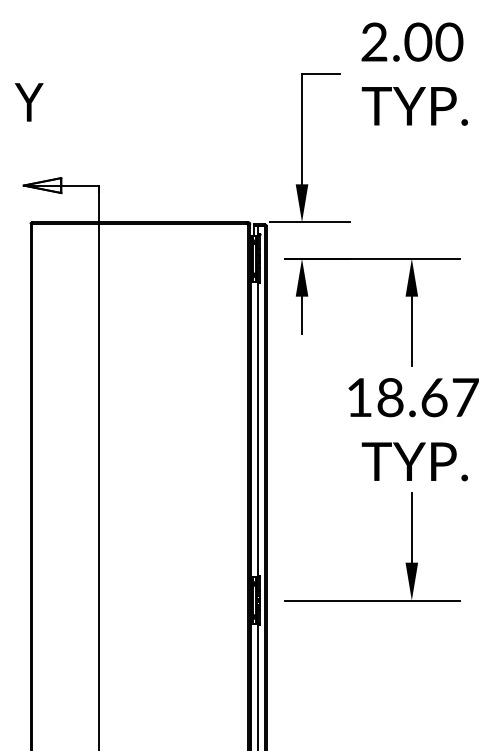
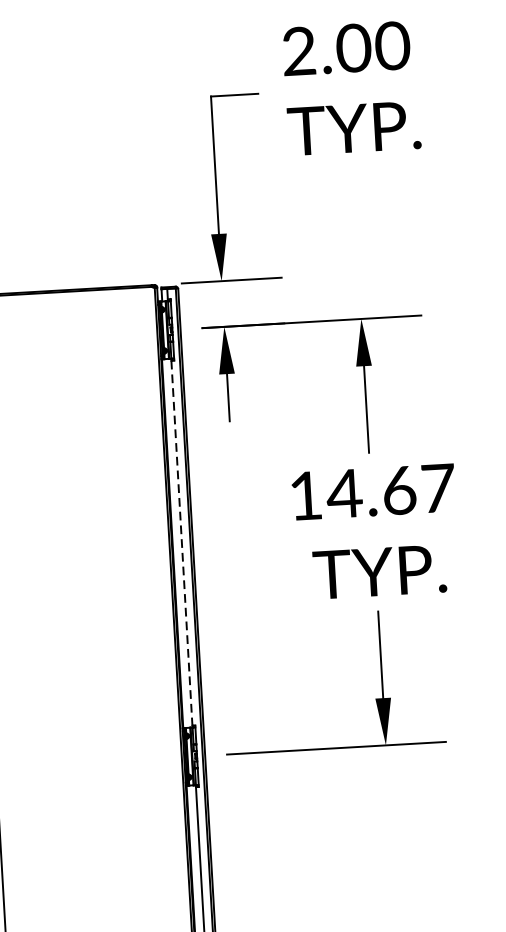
text: (389, 397) -> (343, 493), 18.67 -> 14.67
line: (258, 430) -> (182, 544), solid -> dashed

